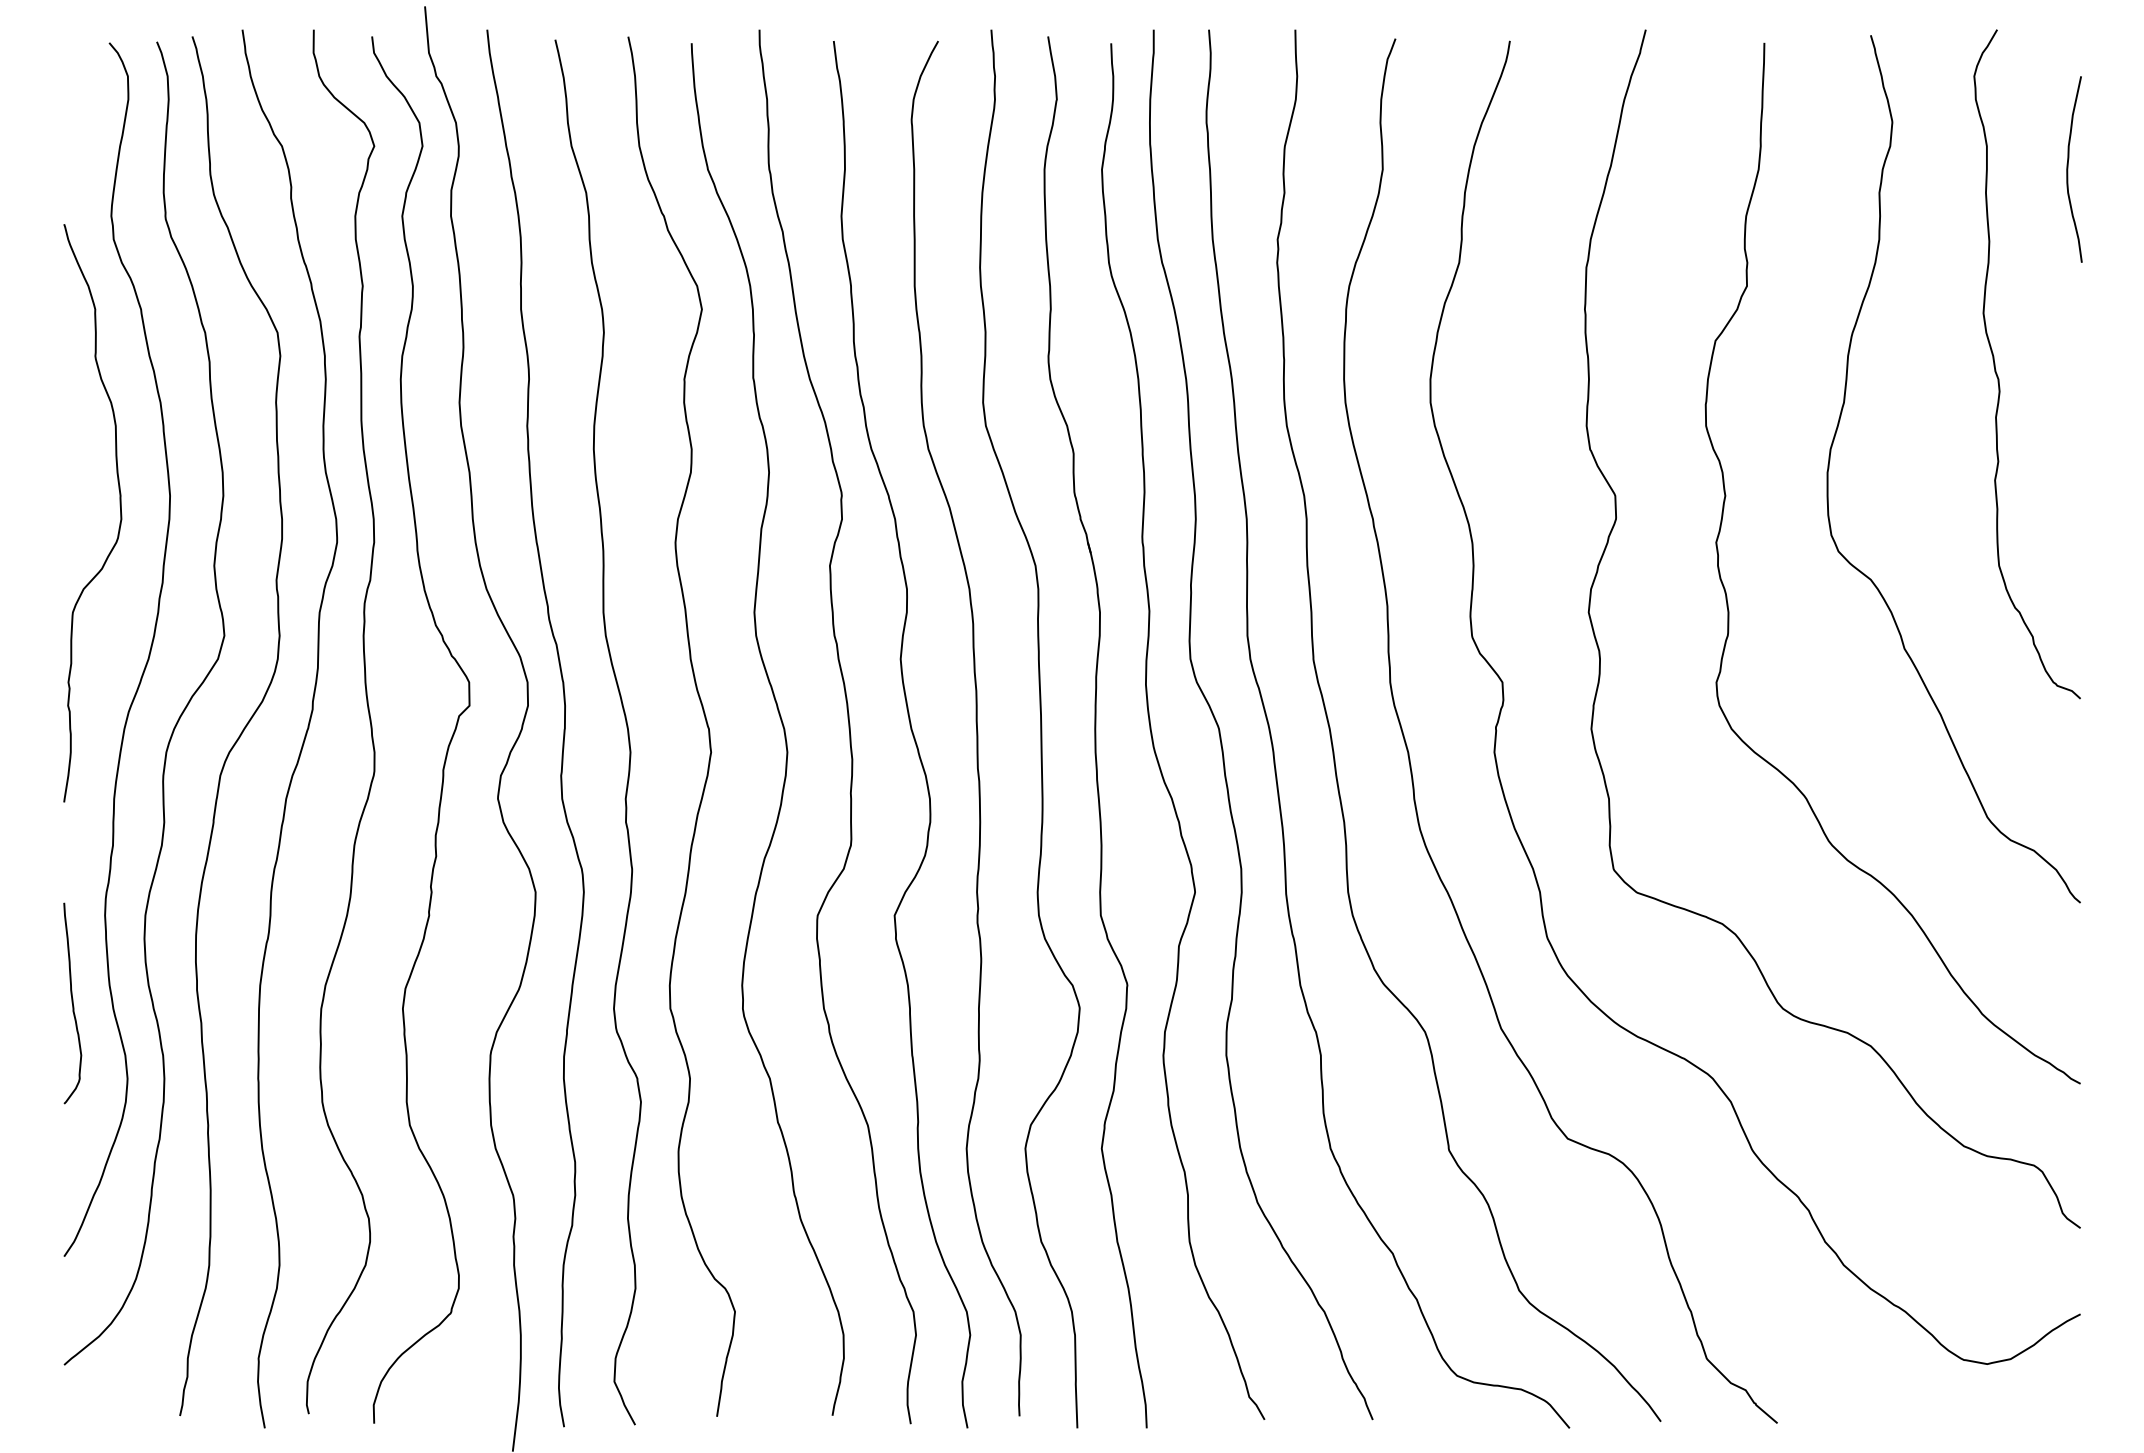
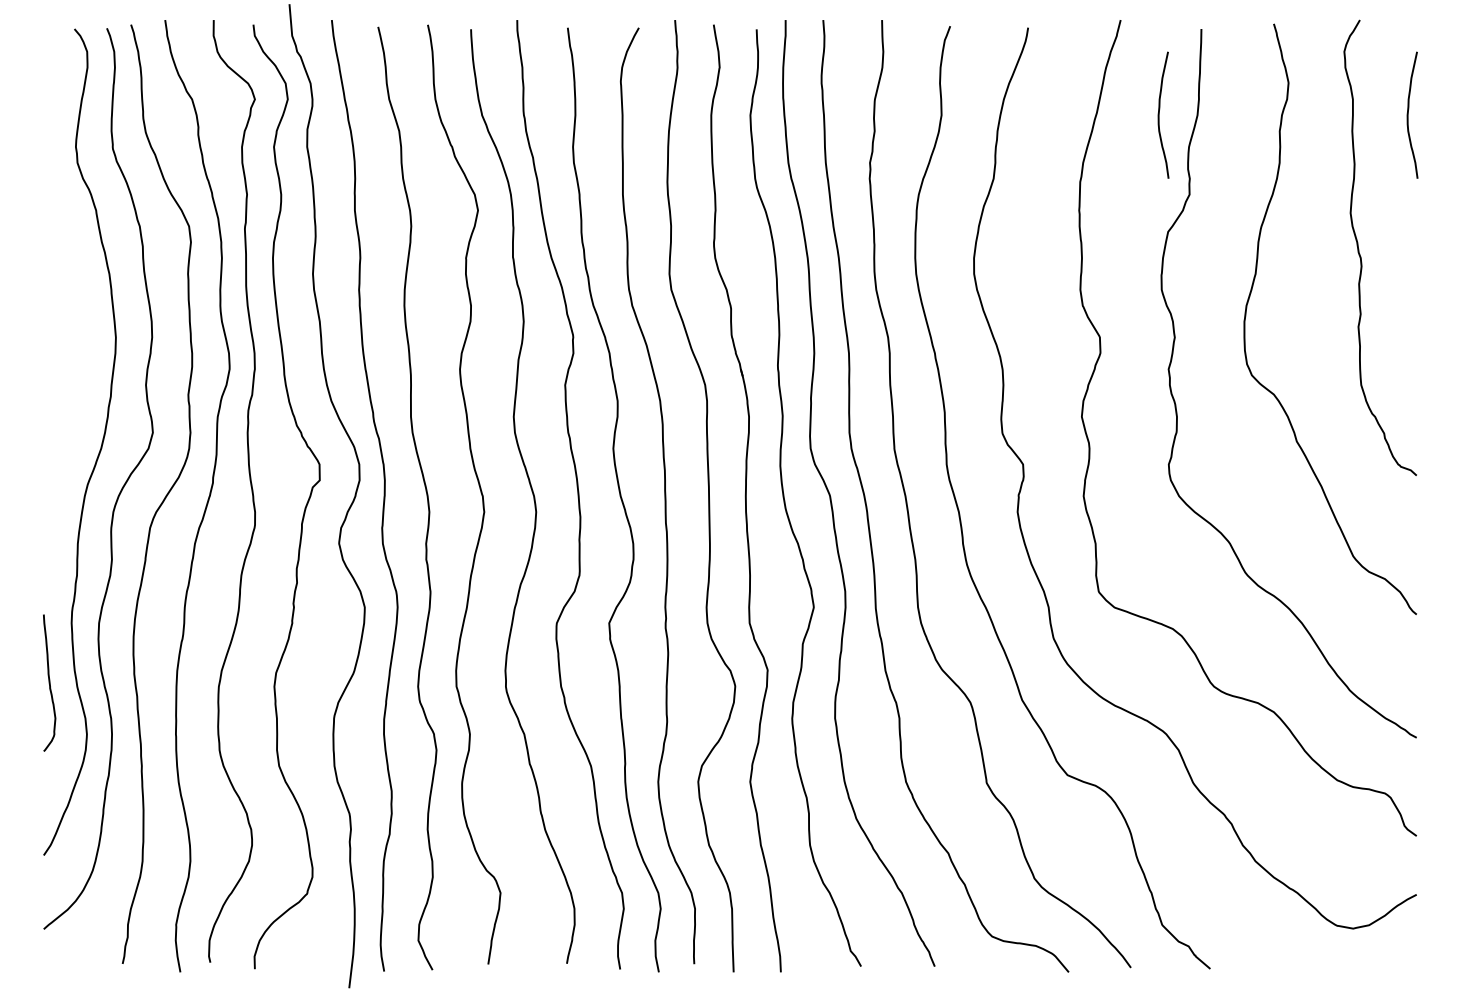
curve: (1702, 168) -> (1159, 114), added
curve: (119, 513) -> (81, 349), removed

